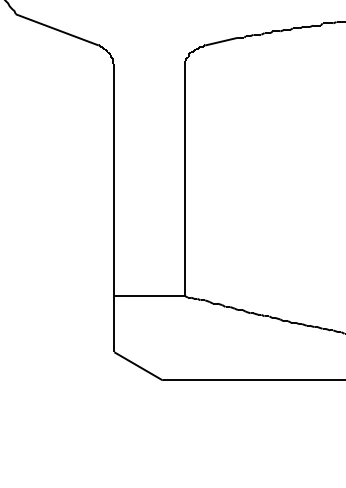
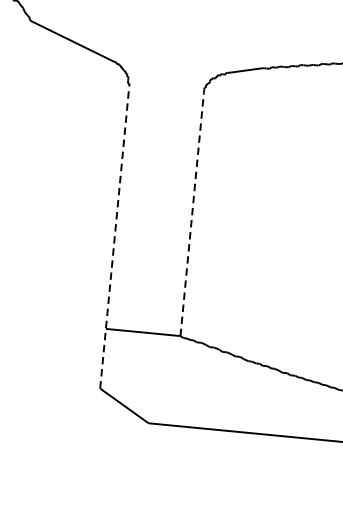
line: (184, 180) -> (191, 213), solid -> dashed
line: (114, 208) -> (114, 236), solid -> dashed

